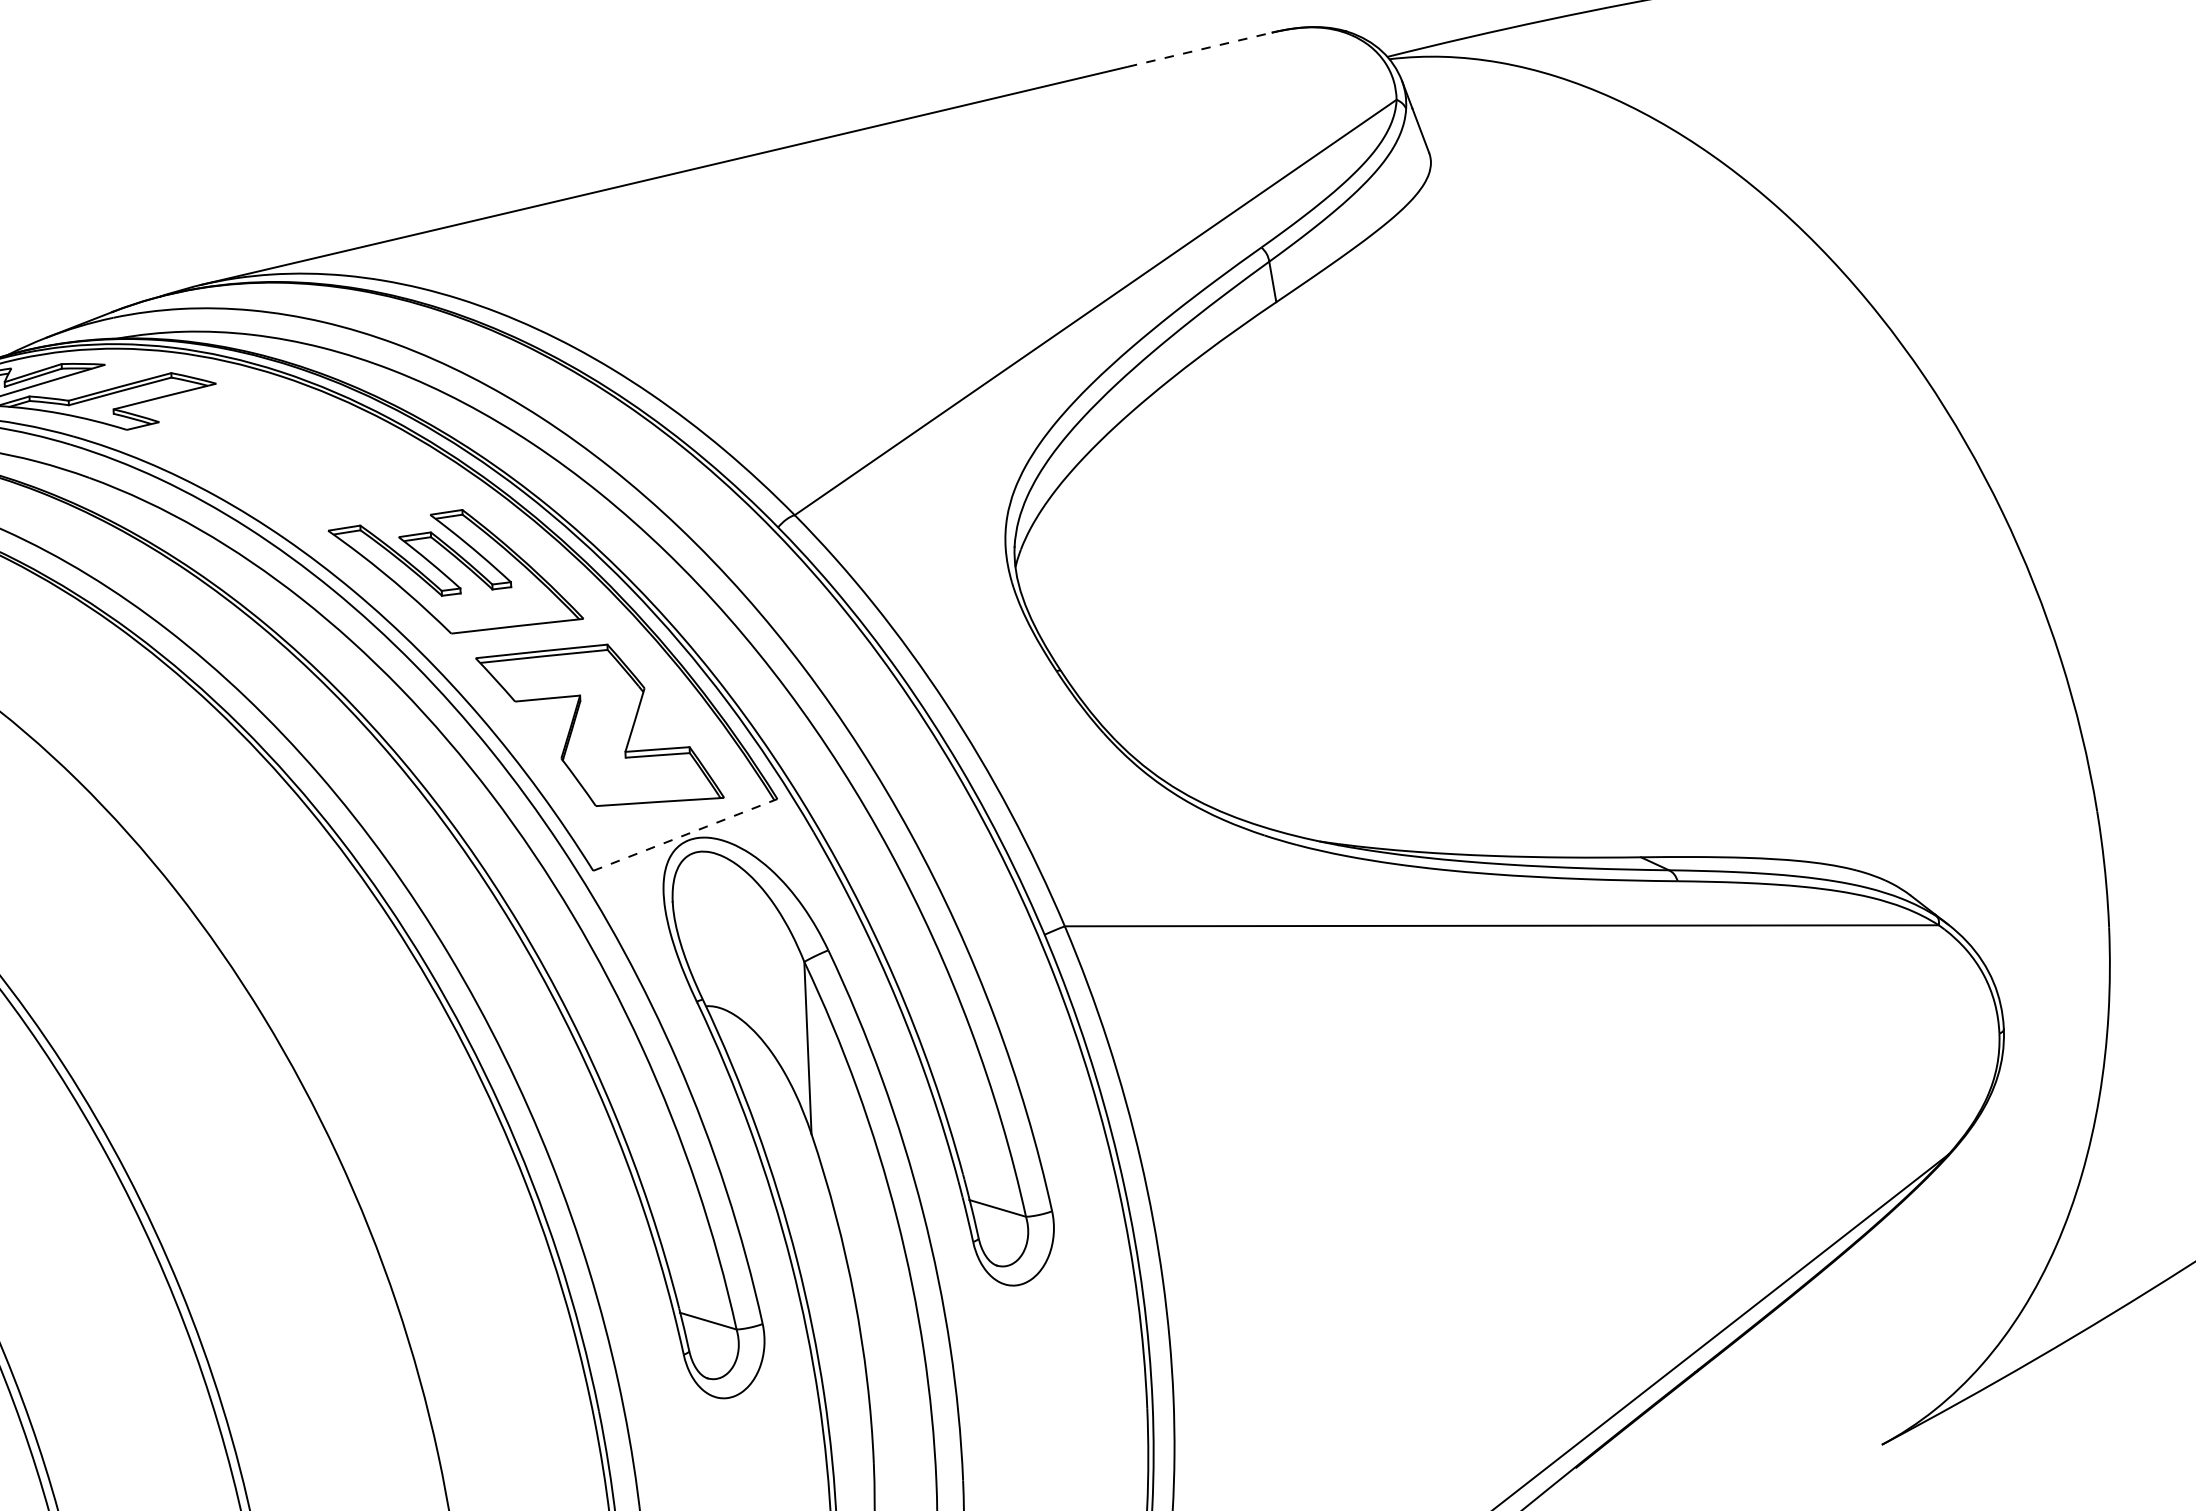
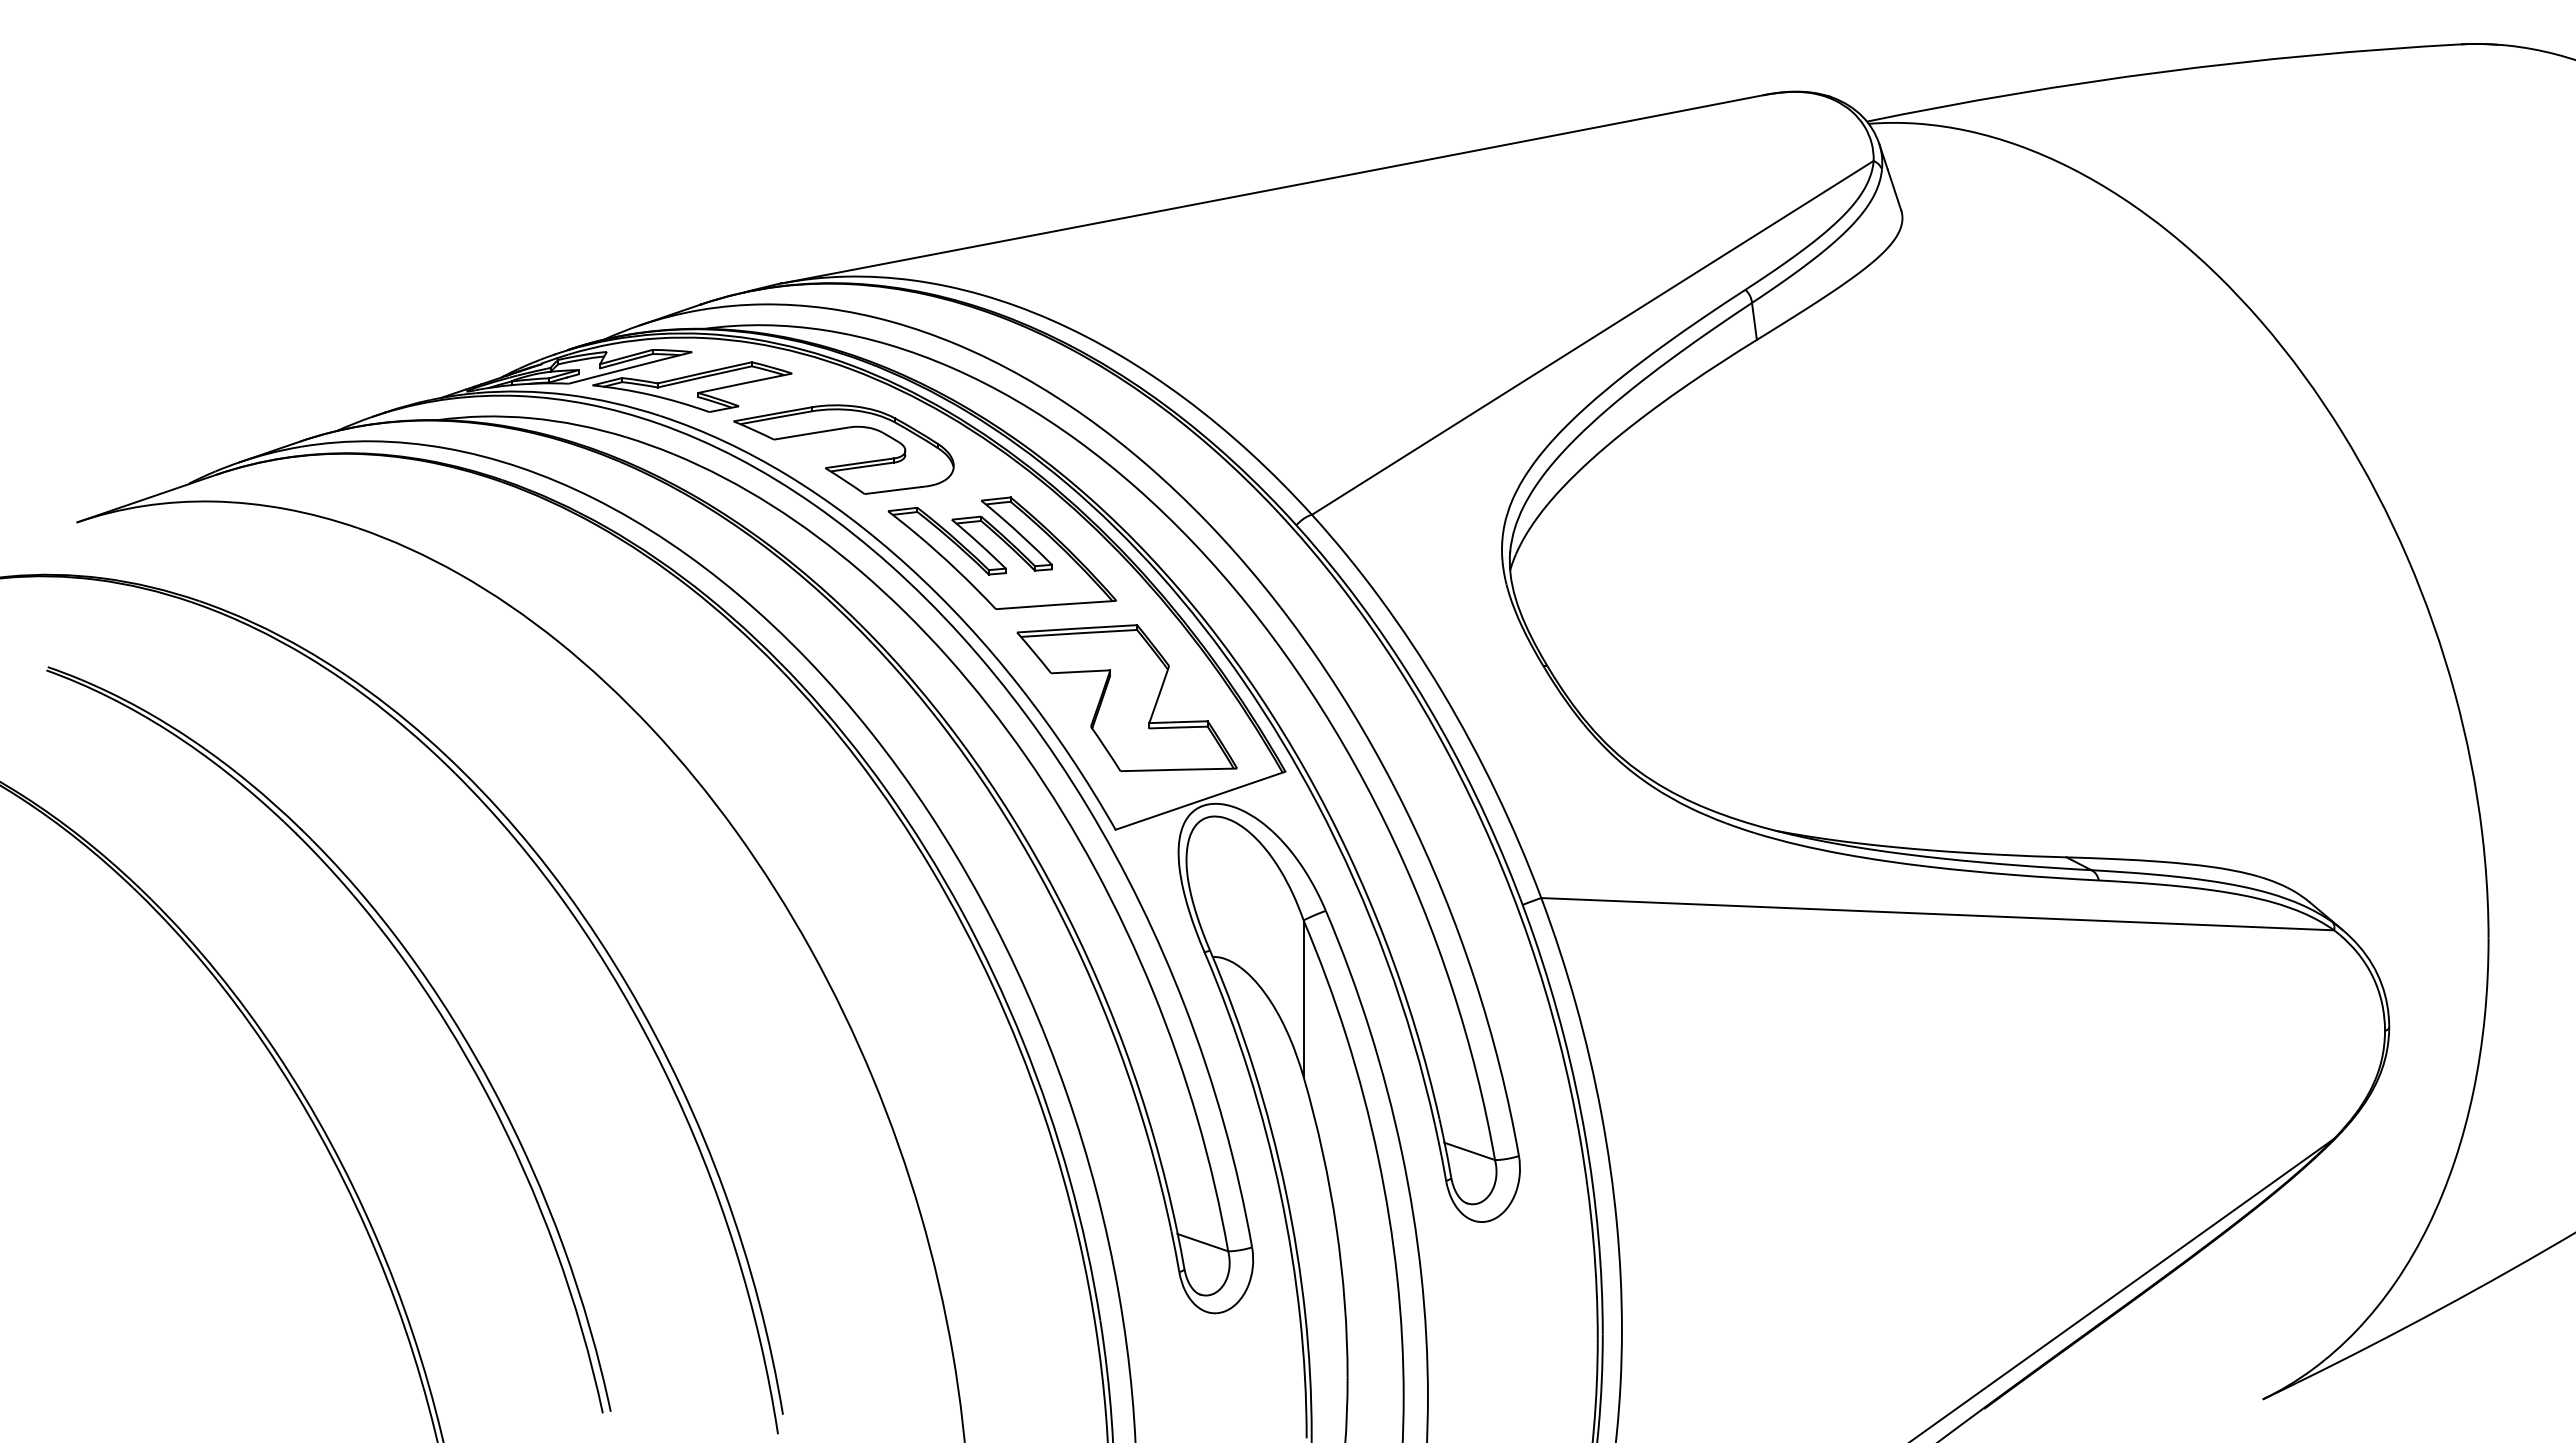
line: (1200, 49) -> (1697, 107), dashed -> solid
part: (282, 480) -> (848, 463), added
line: (685, 834) -> (1200, 800), dashed -> solid

